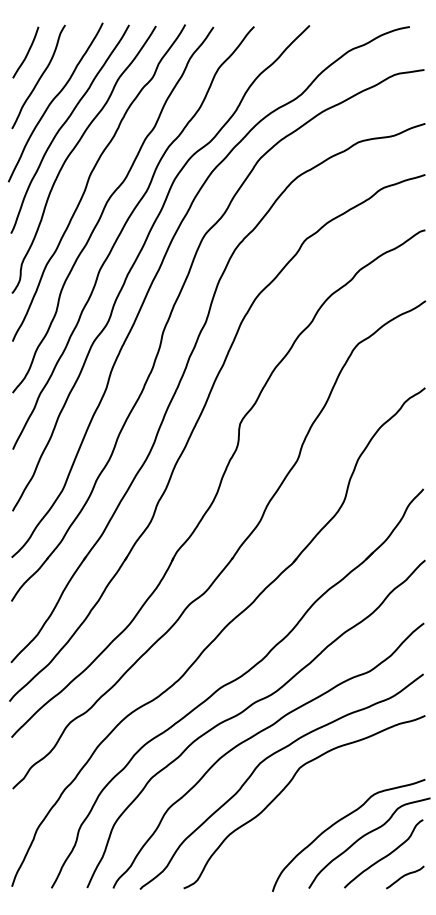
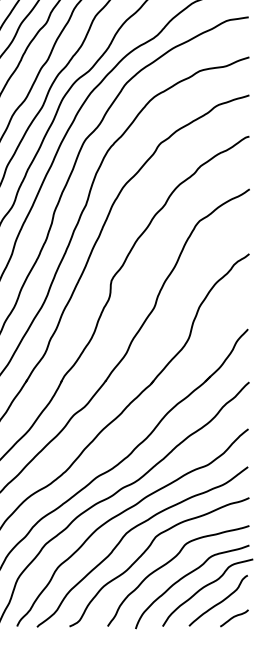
curve: (315, 804) -> (167, 564), added

